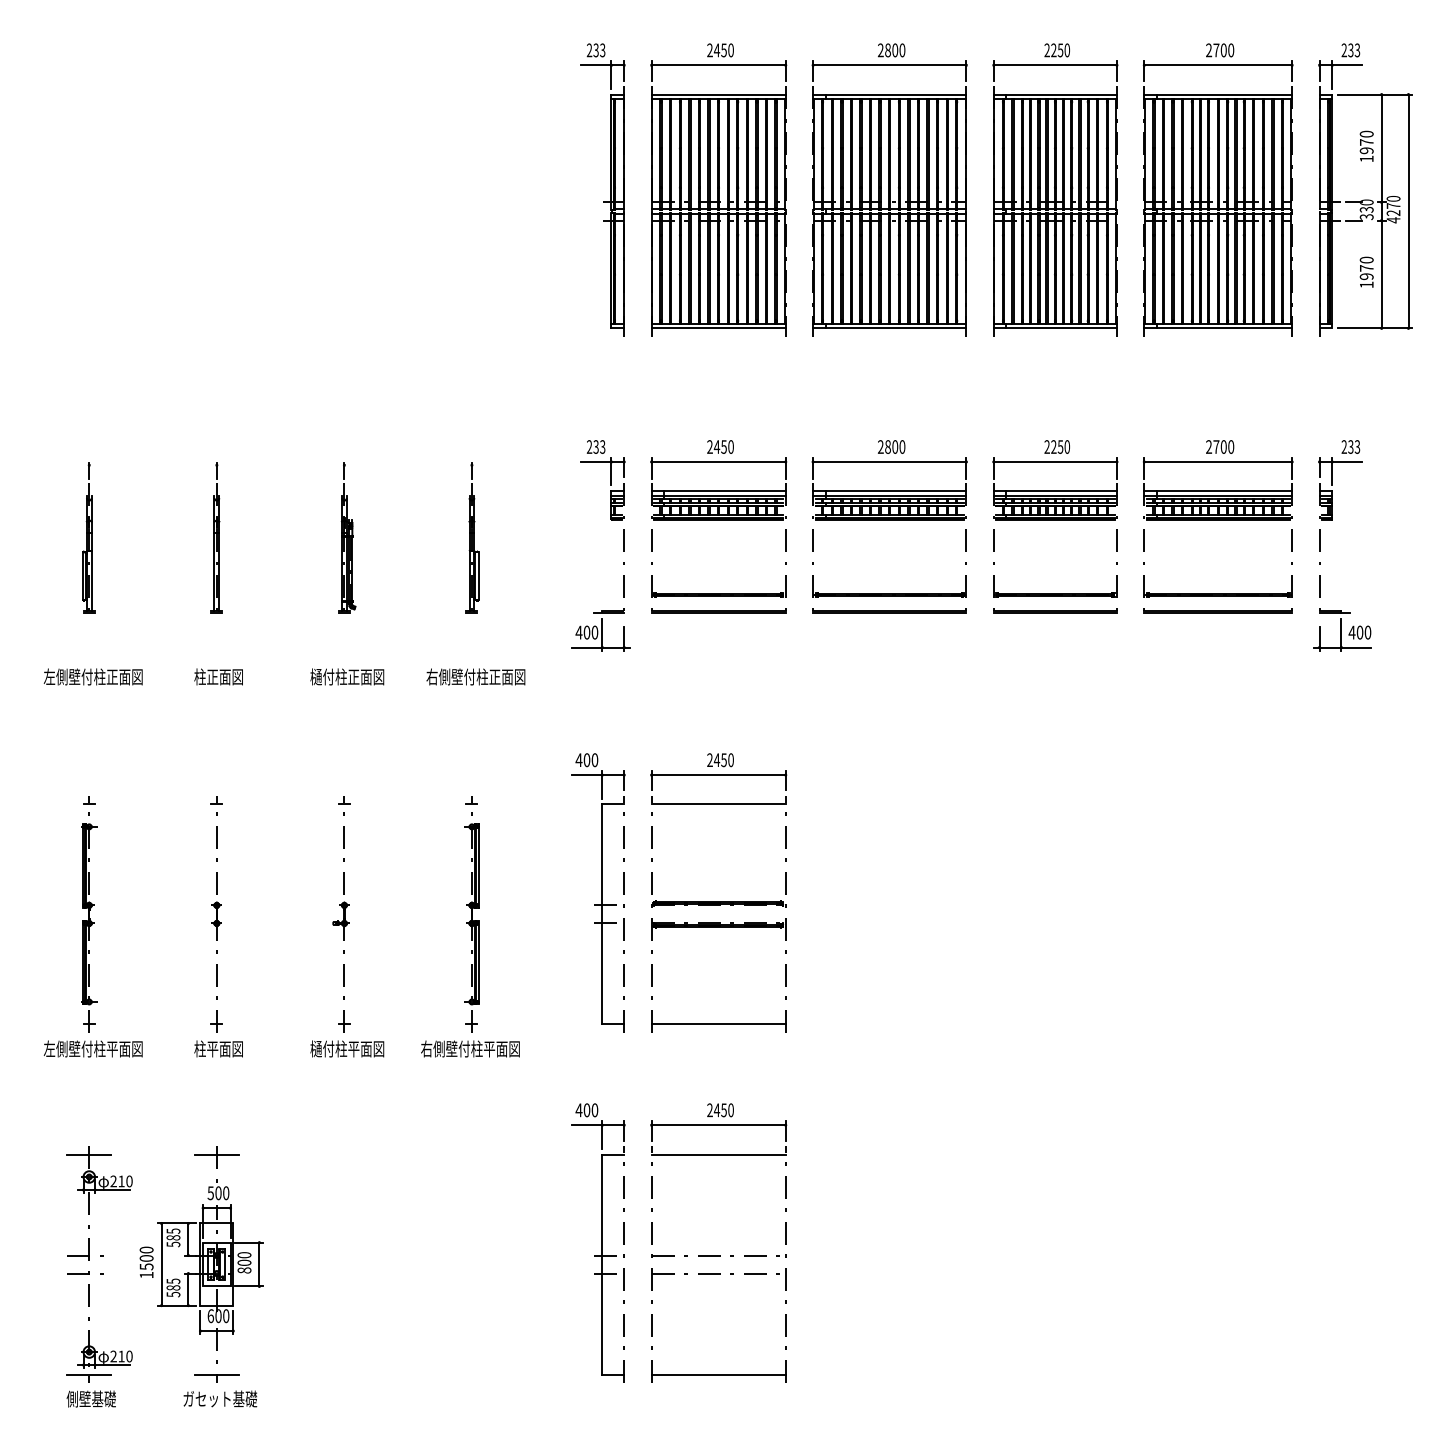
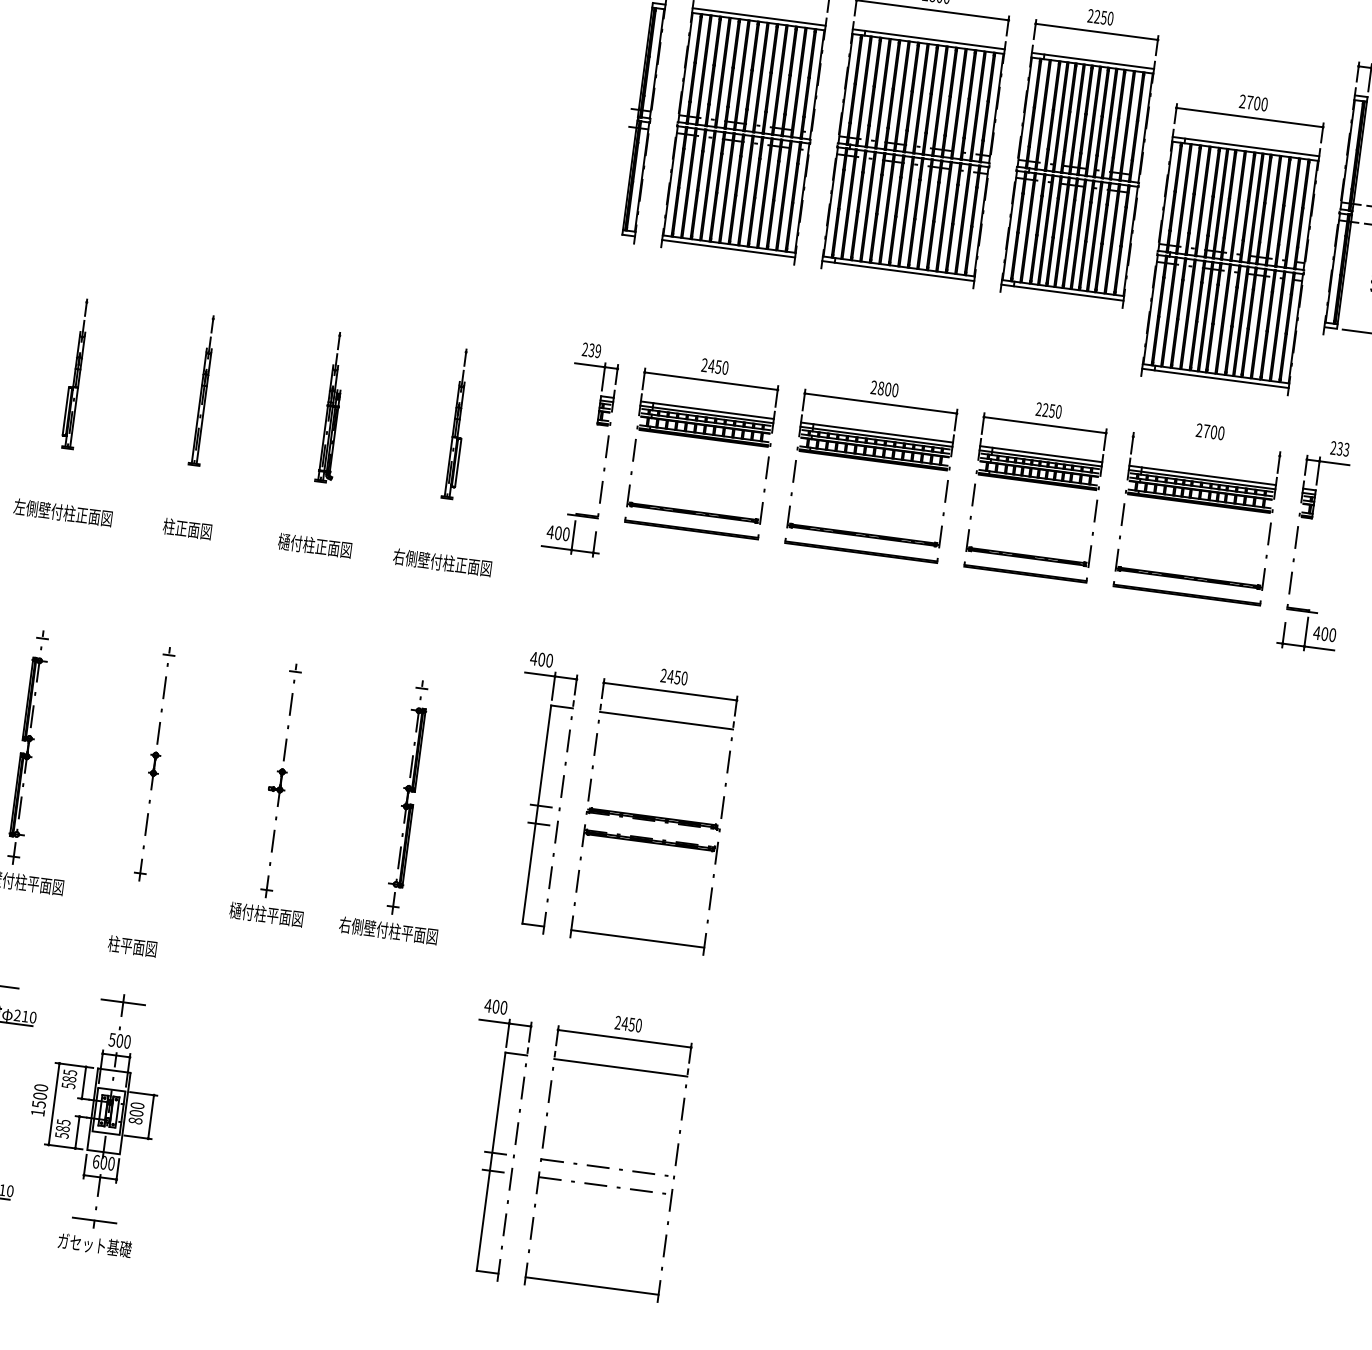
part: (1217, 189) -> (1232, 240), moved
text: (602, 446) -> (598, 350), 233 -> 239
line: (1218, 461) -> (1206, 445), removed
text: (218, 1048) -> (132, 946), moved

